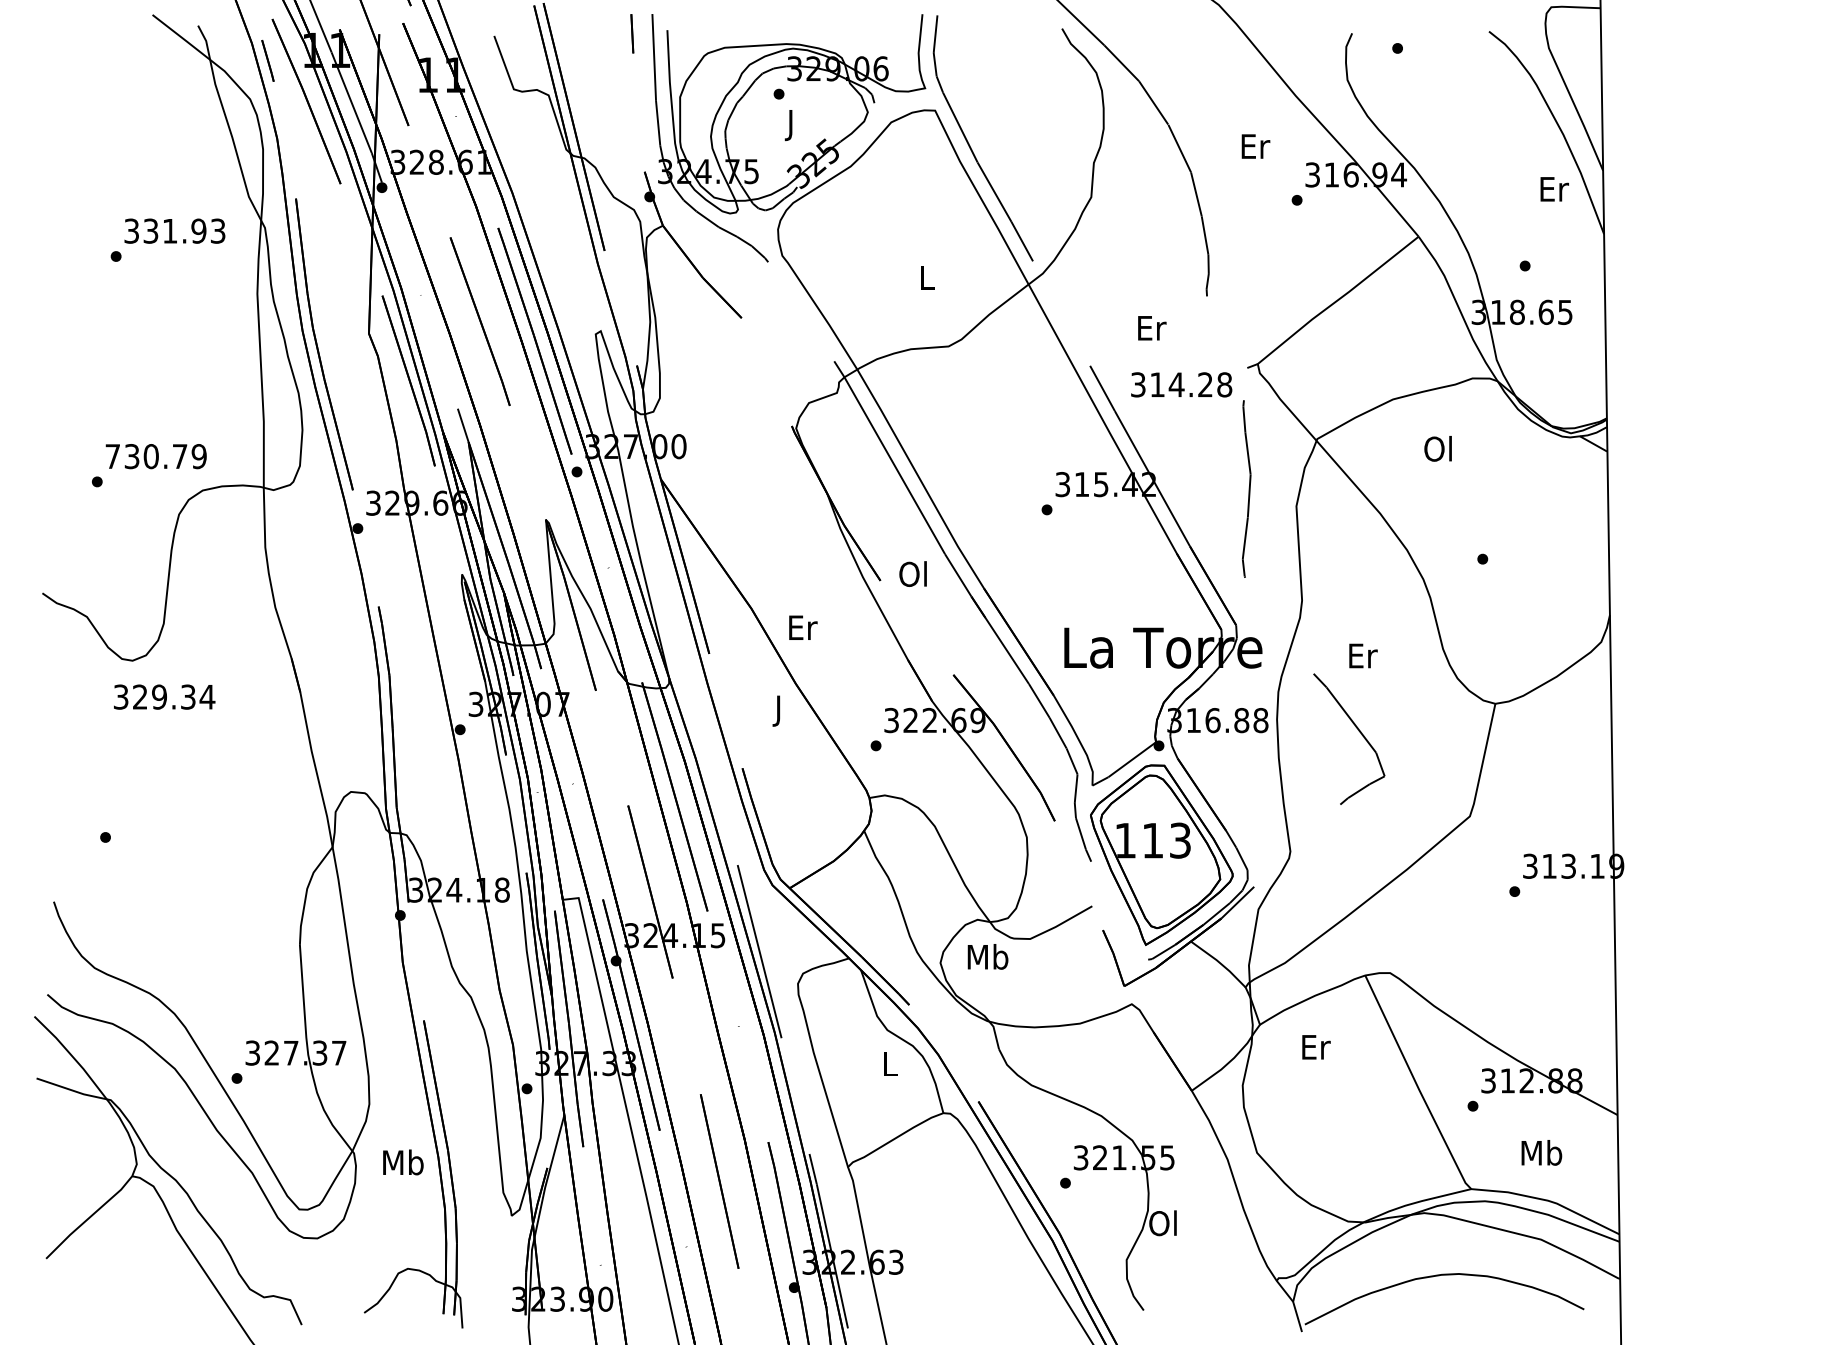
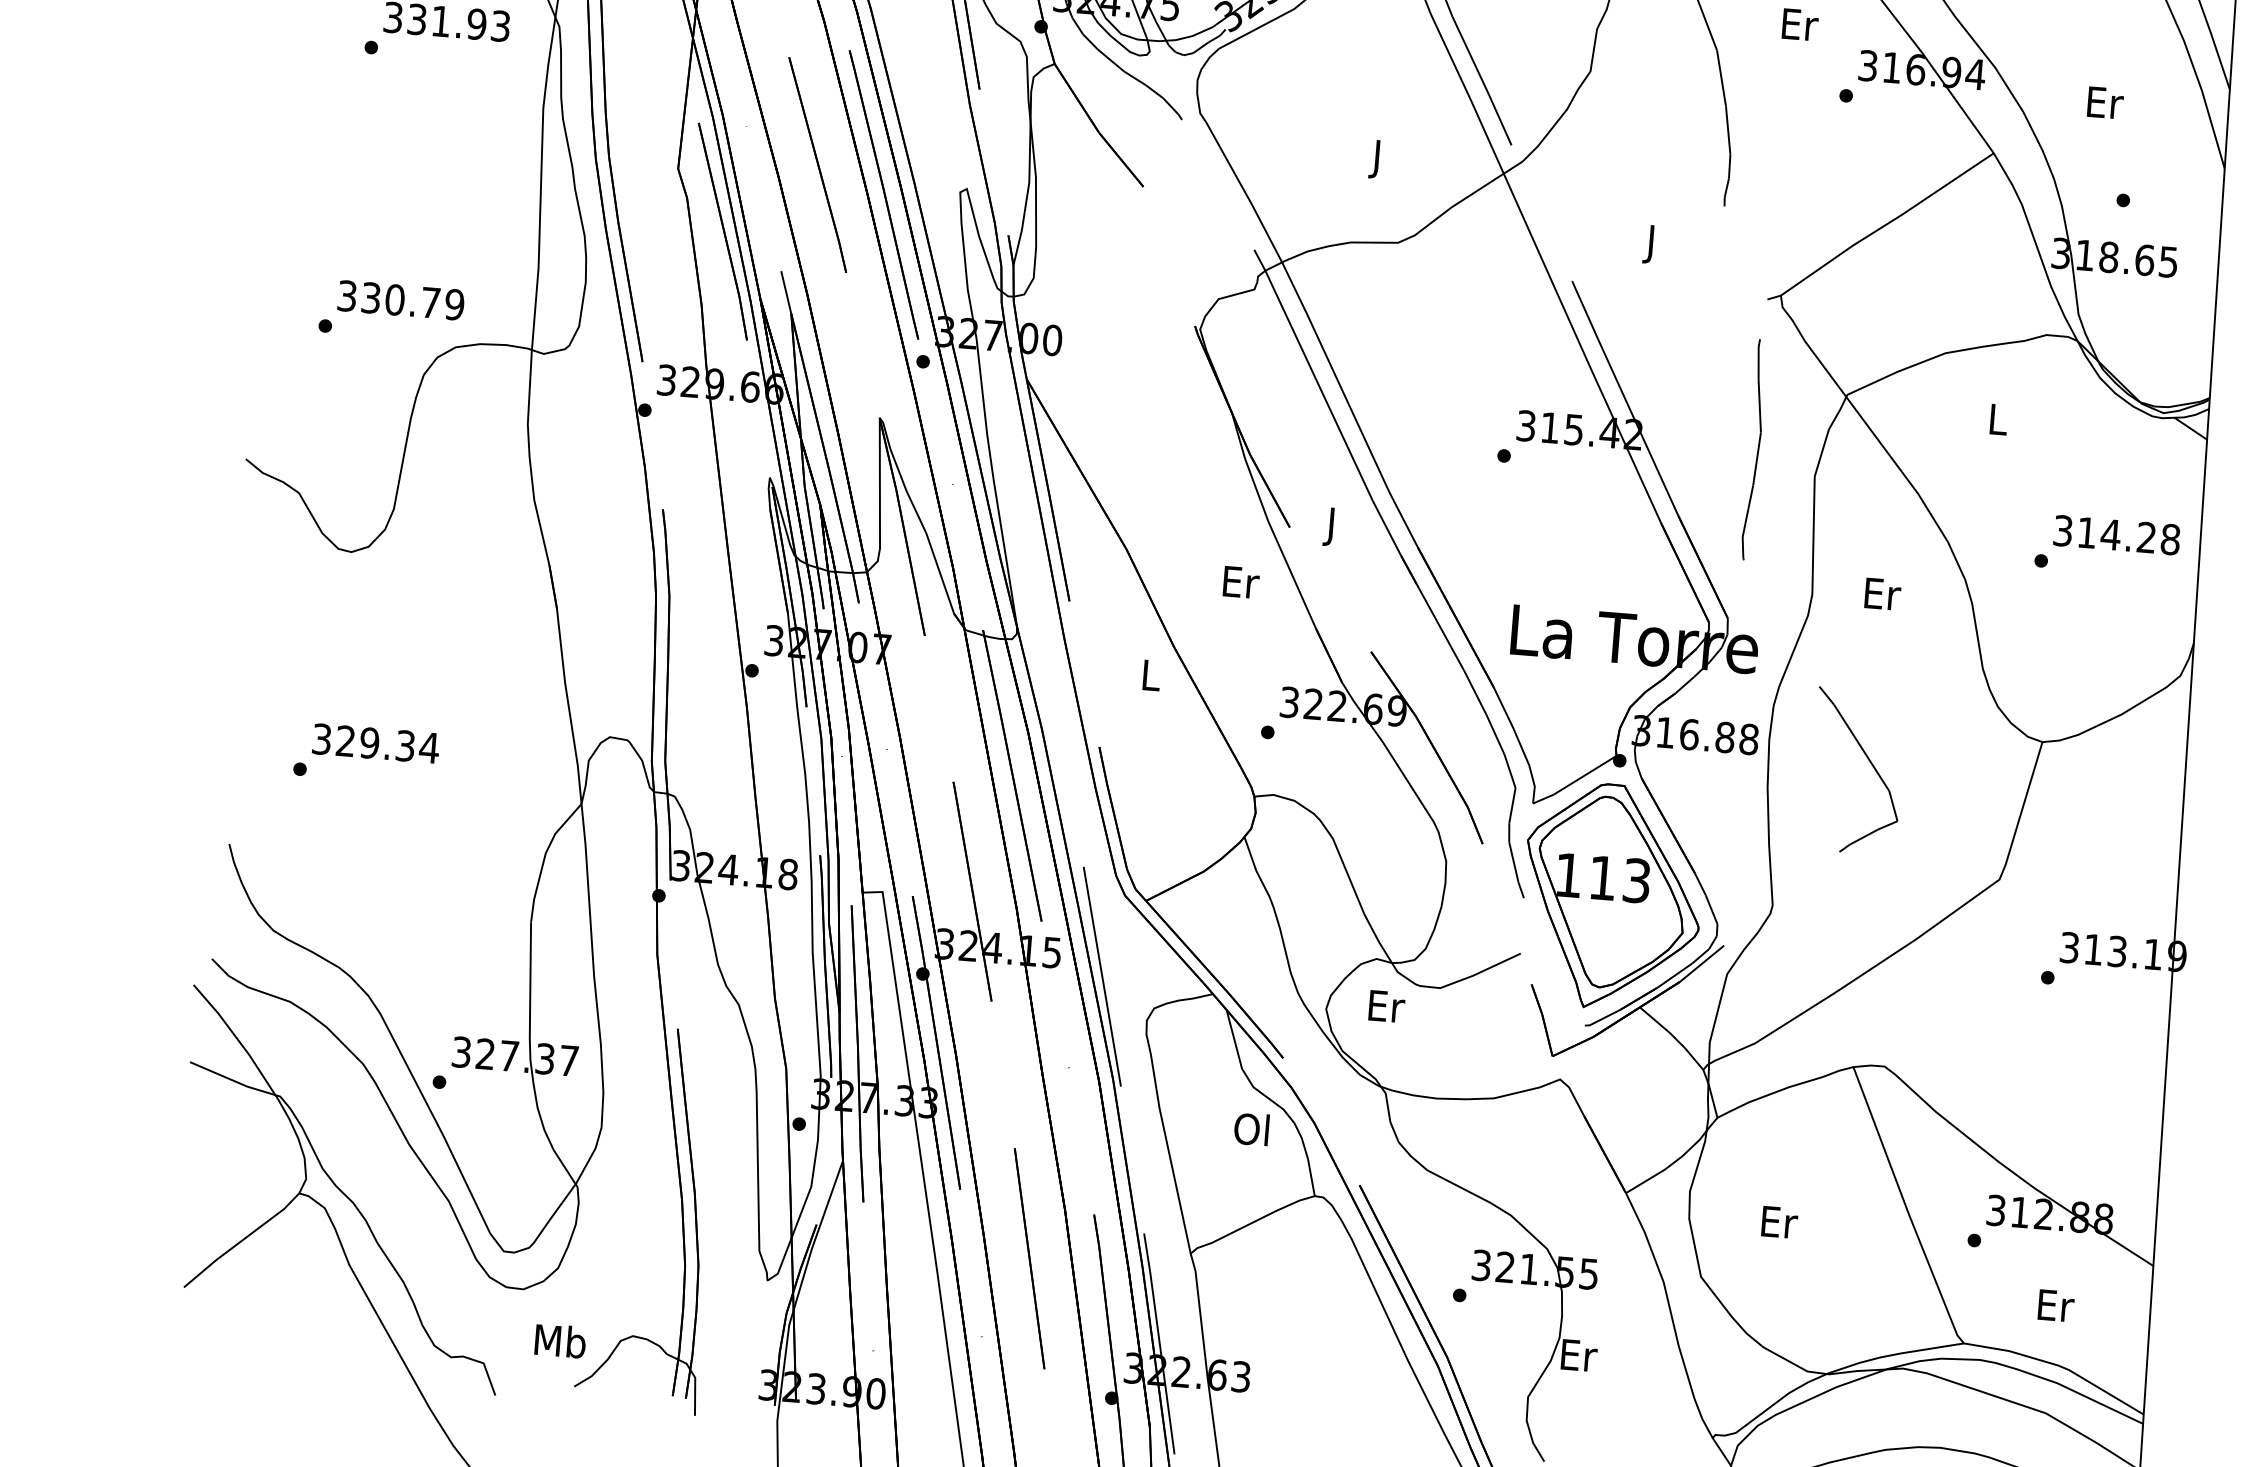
text: (1554, 189) -> (2105, 103), moved
text: (927, 280) -> (1378, 158), L -> J
text: (1152, 331) -> (1653, 244), Er -> J
text: (1181, 384) -> (2116, 534), moved
text: (1437, 448) -> (1996, 418), Ol -> L
text: (112, 456) -> (346, 295), 730.79 -> 330.79
text: (912, 577) -> (1329, 526), Ol -> J
text: (803, 627) -> (1241, 582), moved
text: (1363, 655) -> (1883, 593), moved
text: (164, 696) -> (375, 742), moved
text: (779, 710) -> (1151, 678), J -> L
text: (987, 956) -> (1385, 1005), Mb -> Er
text: (1316, 1047) -> (1779, 1222), moved
text: (888, 1063) -> (1251, 1128), L -> Ol
text: (1541, 1152) -> (2054, 1304), Mb -> Er
text: (403, 1162) -> (560, 1341), moved
text: (1164, 1223) -> (1578, 1355), Ol -> Er

